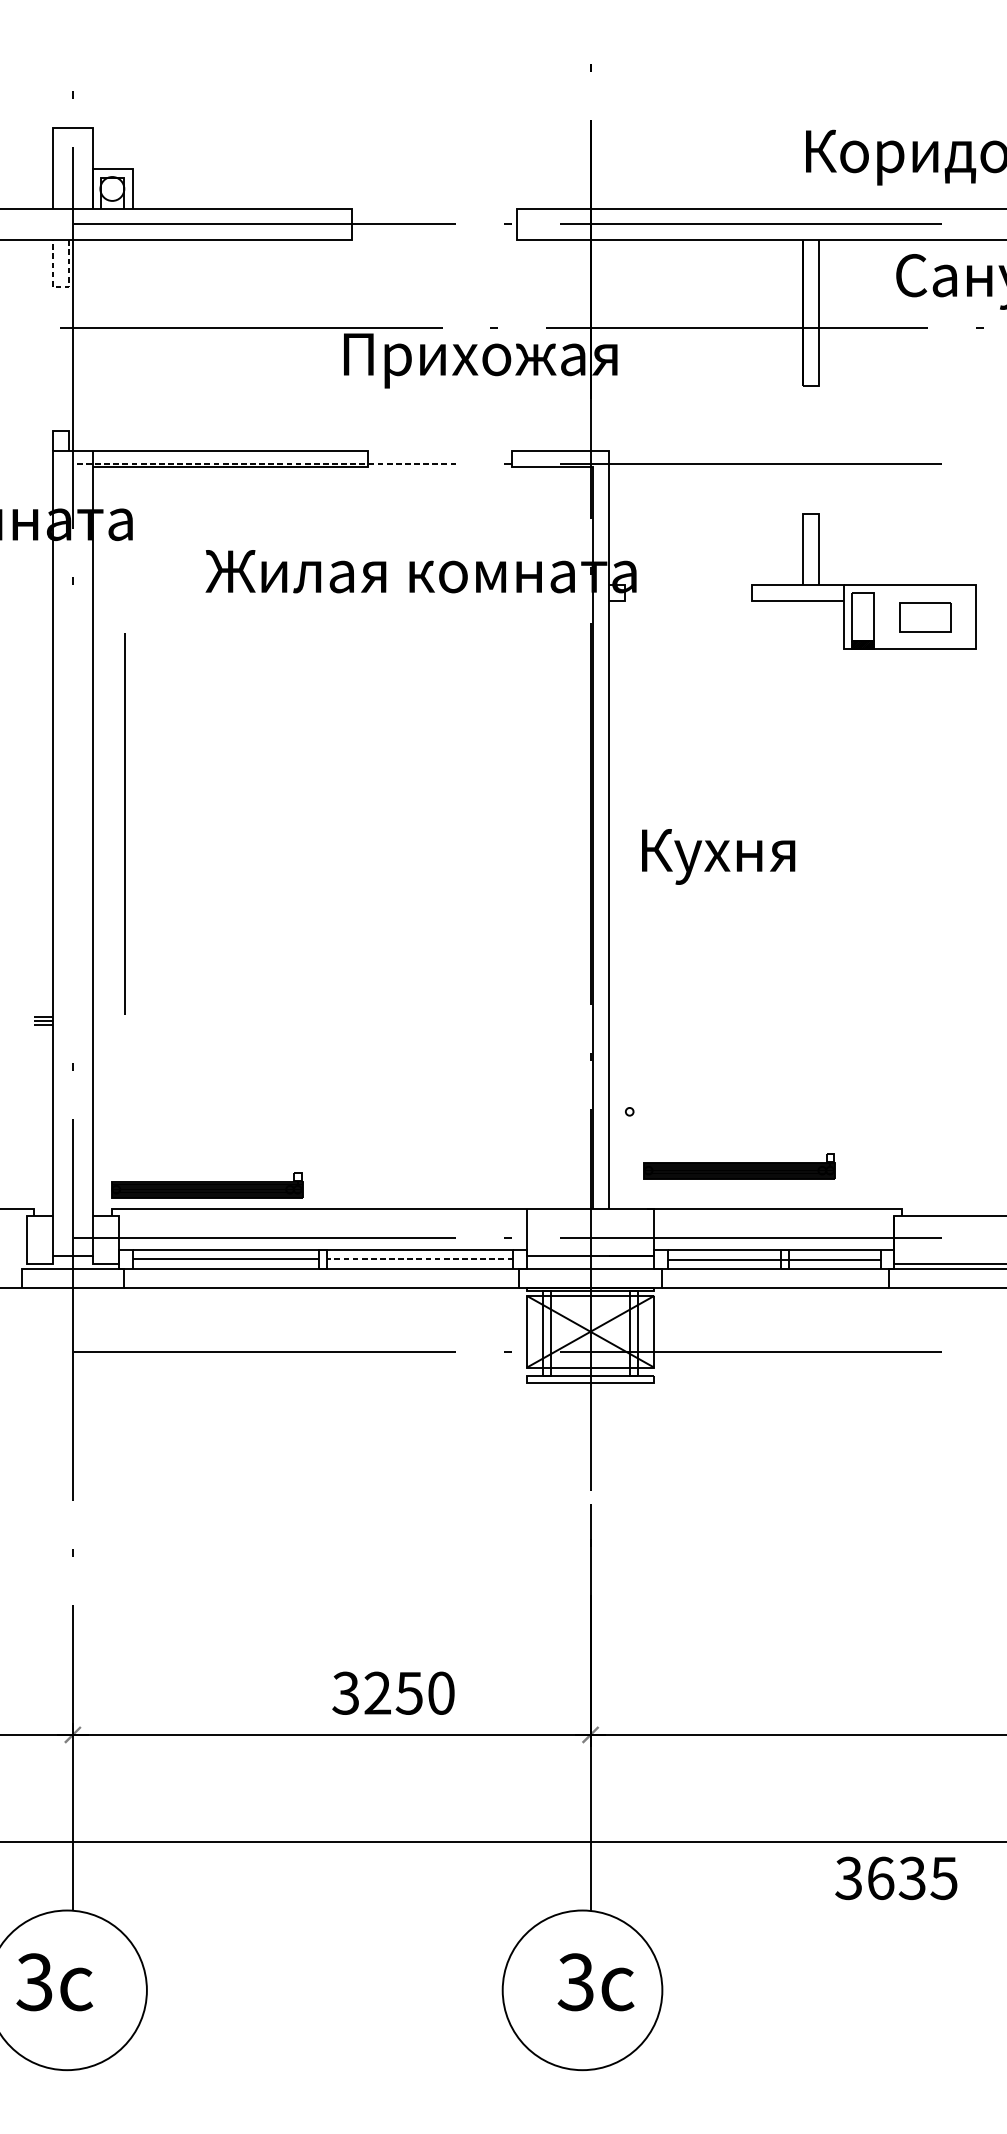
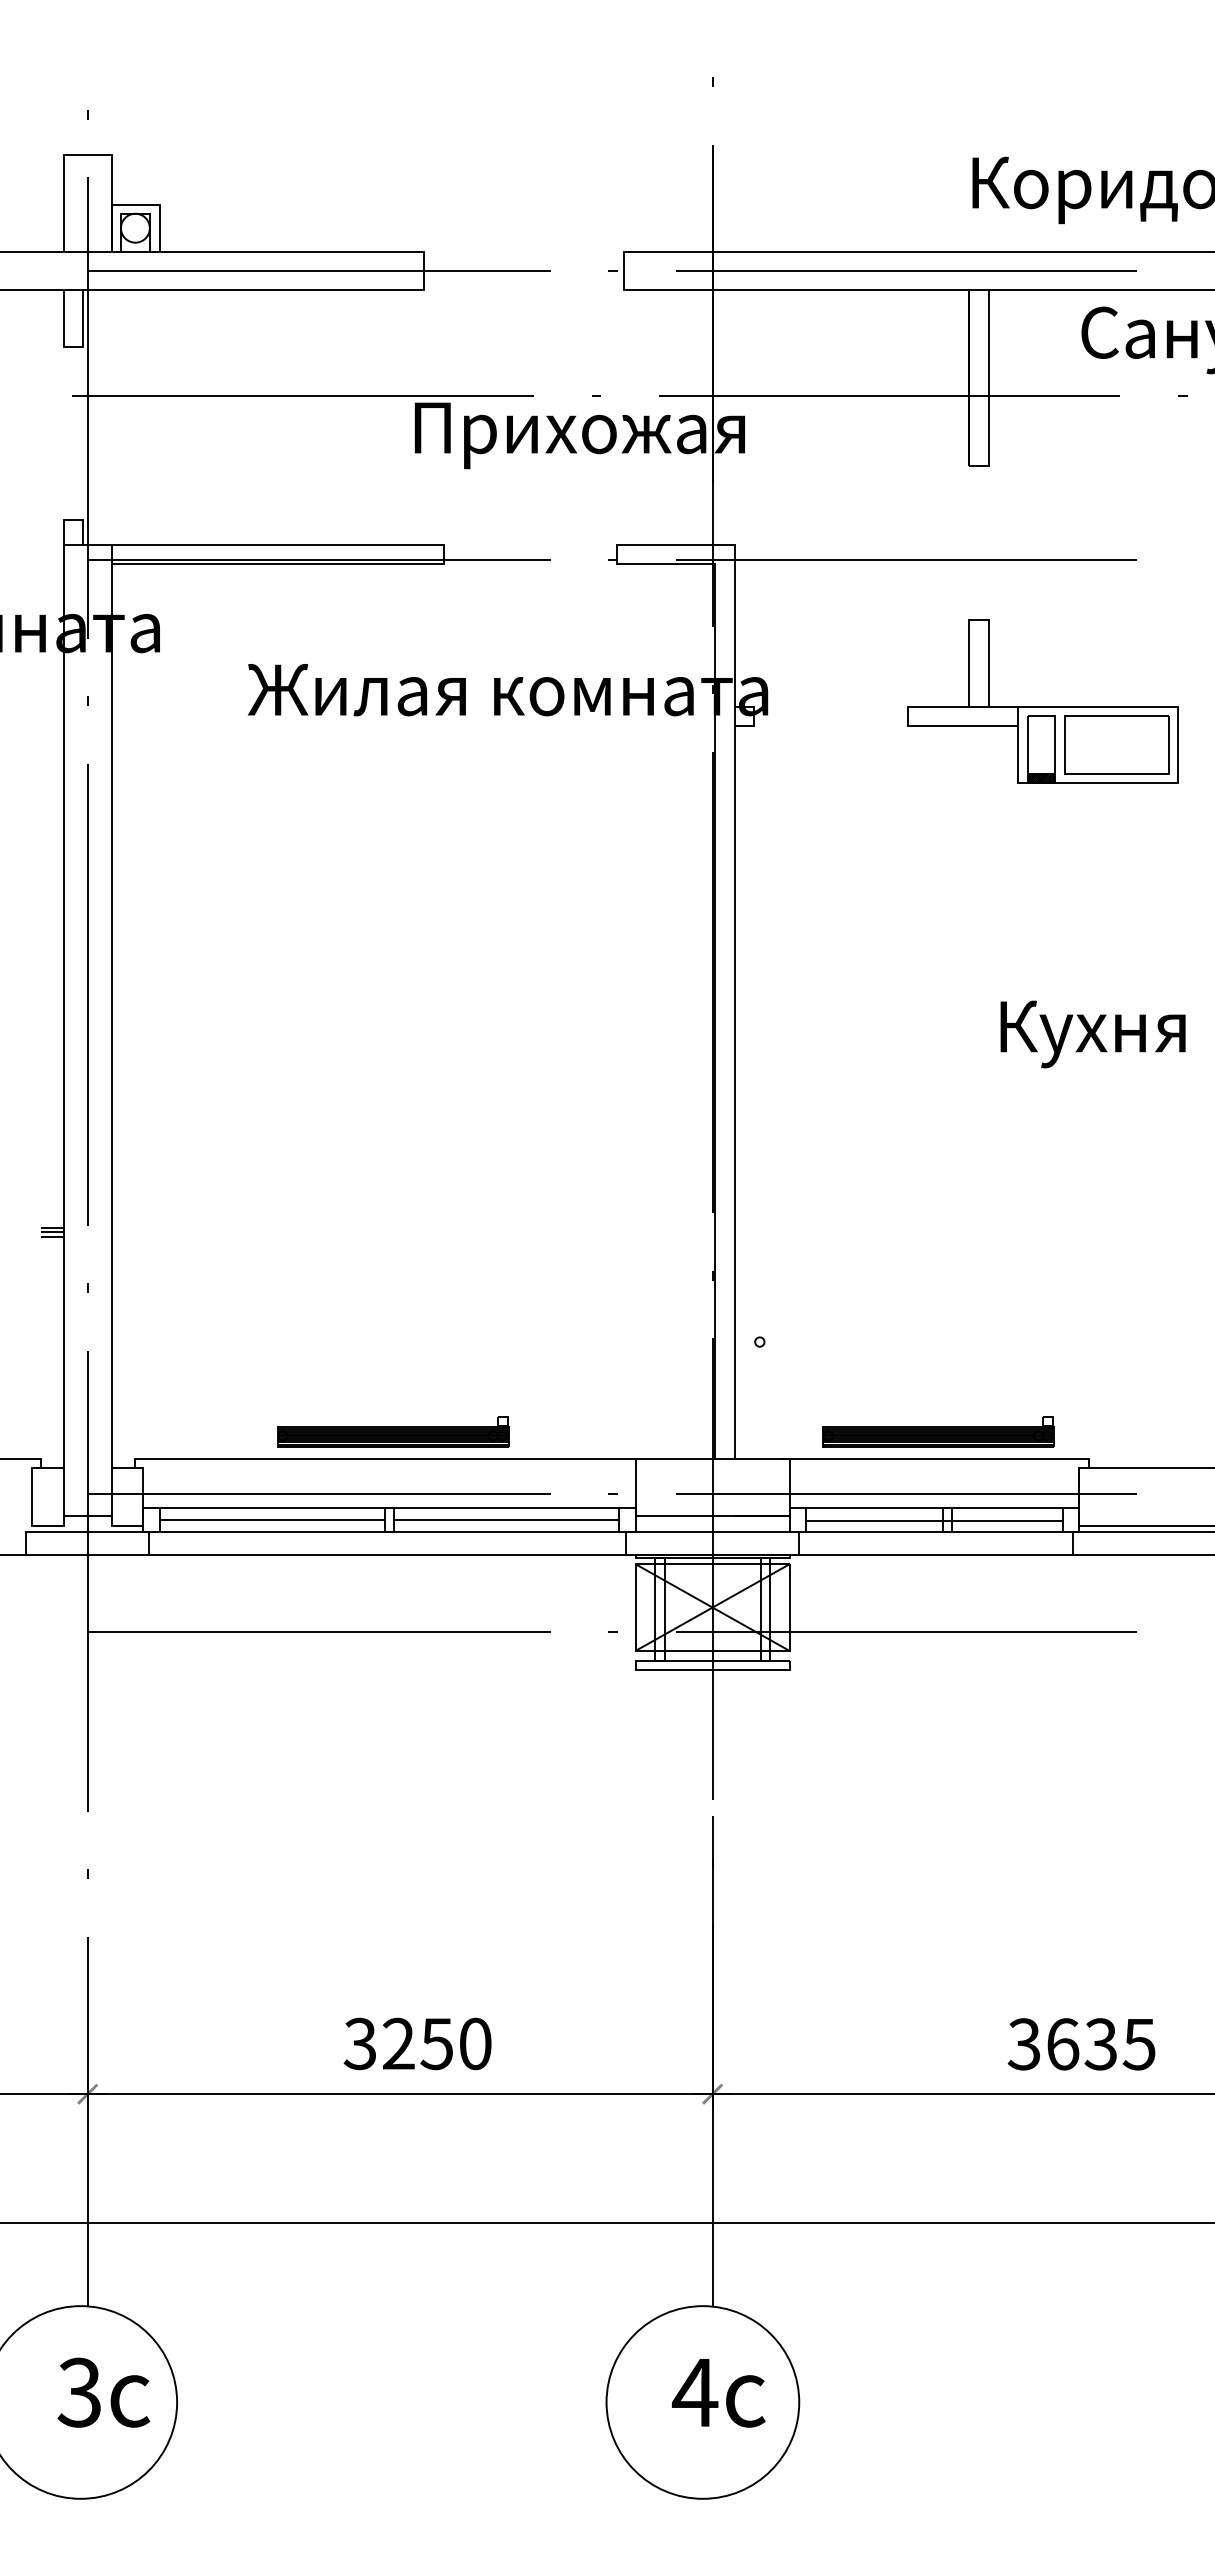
line: (61, 287) -> (73, 347), dashed -> solid
line: (264, 463) -> (319, 559), dashed -> solid
part: (925, 616) -> (1116, 744), size x1.67
line: (124, 823) -> (87, 994), moved
text: (718, 856) -> (1092, 1034), moved
part: (739, 1166) -> (938, 1431), moved
part: (207, 1185) -> (393, 1431), moved
line: (419, 1259) -> (506, 1520), dashed -> solid
text: (393, 1692) -> (417, 2043), moved
text: (896, 1878) -> (1081, 2044), moved
text: (54, 1982) -> (103, 2392), moved
text: (575, 1982) -> (694, 2392), 3 -> 4

